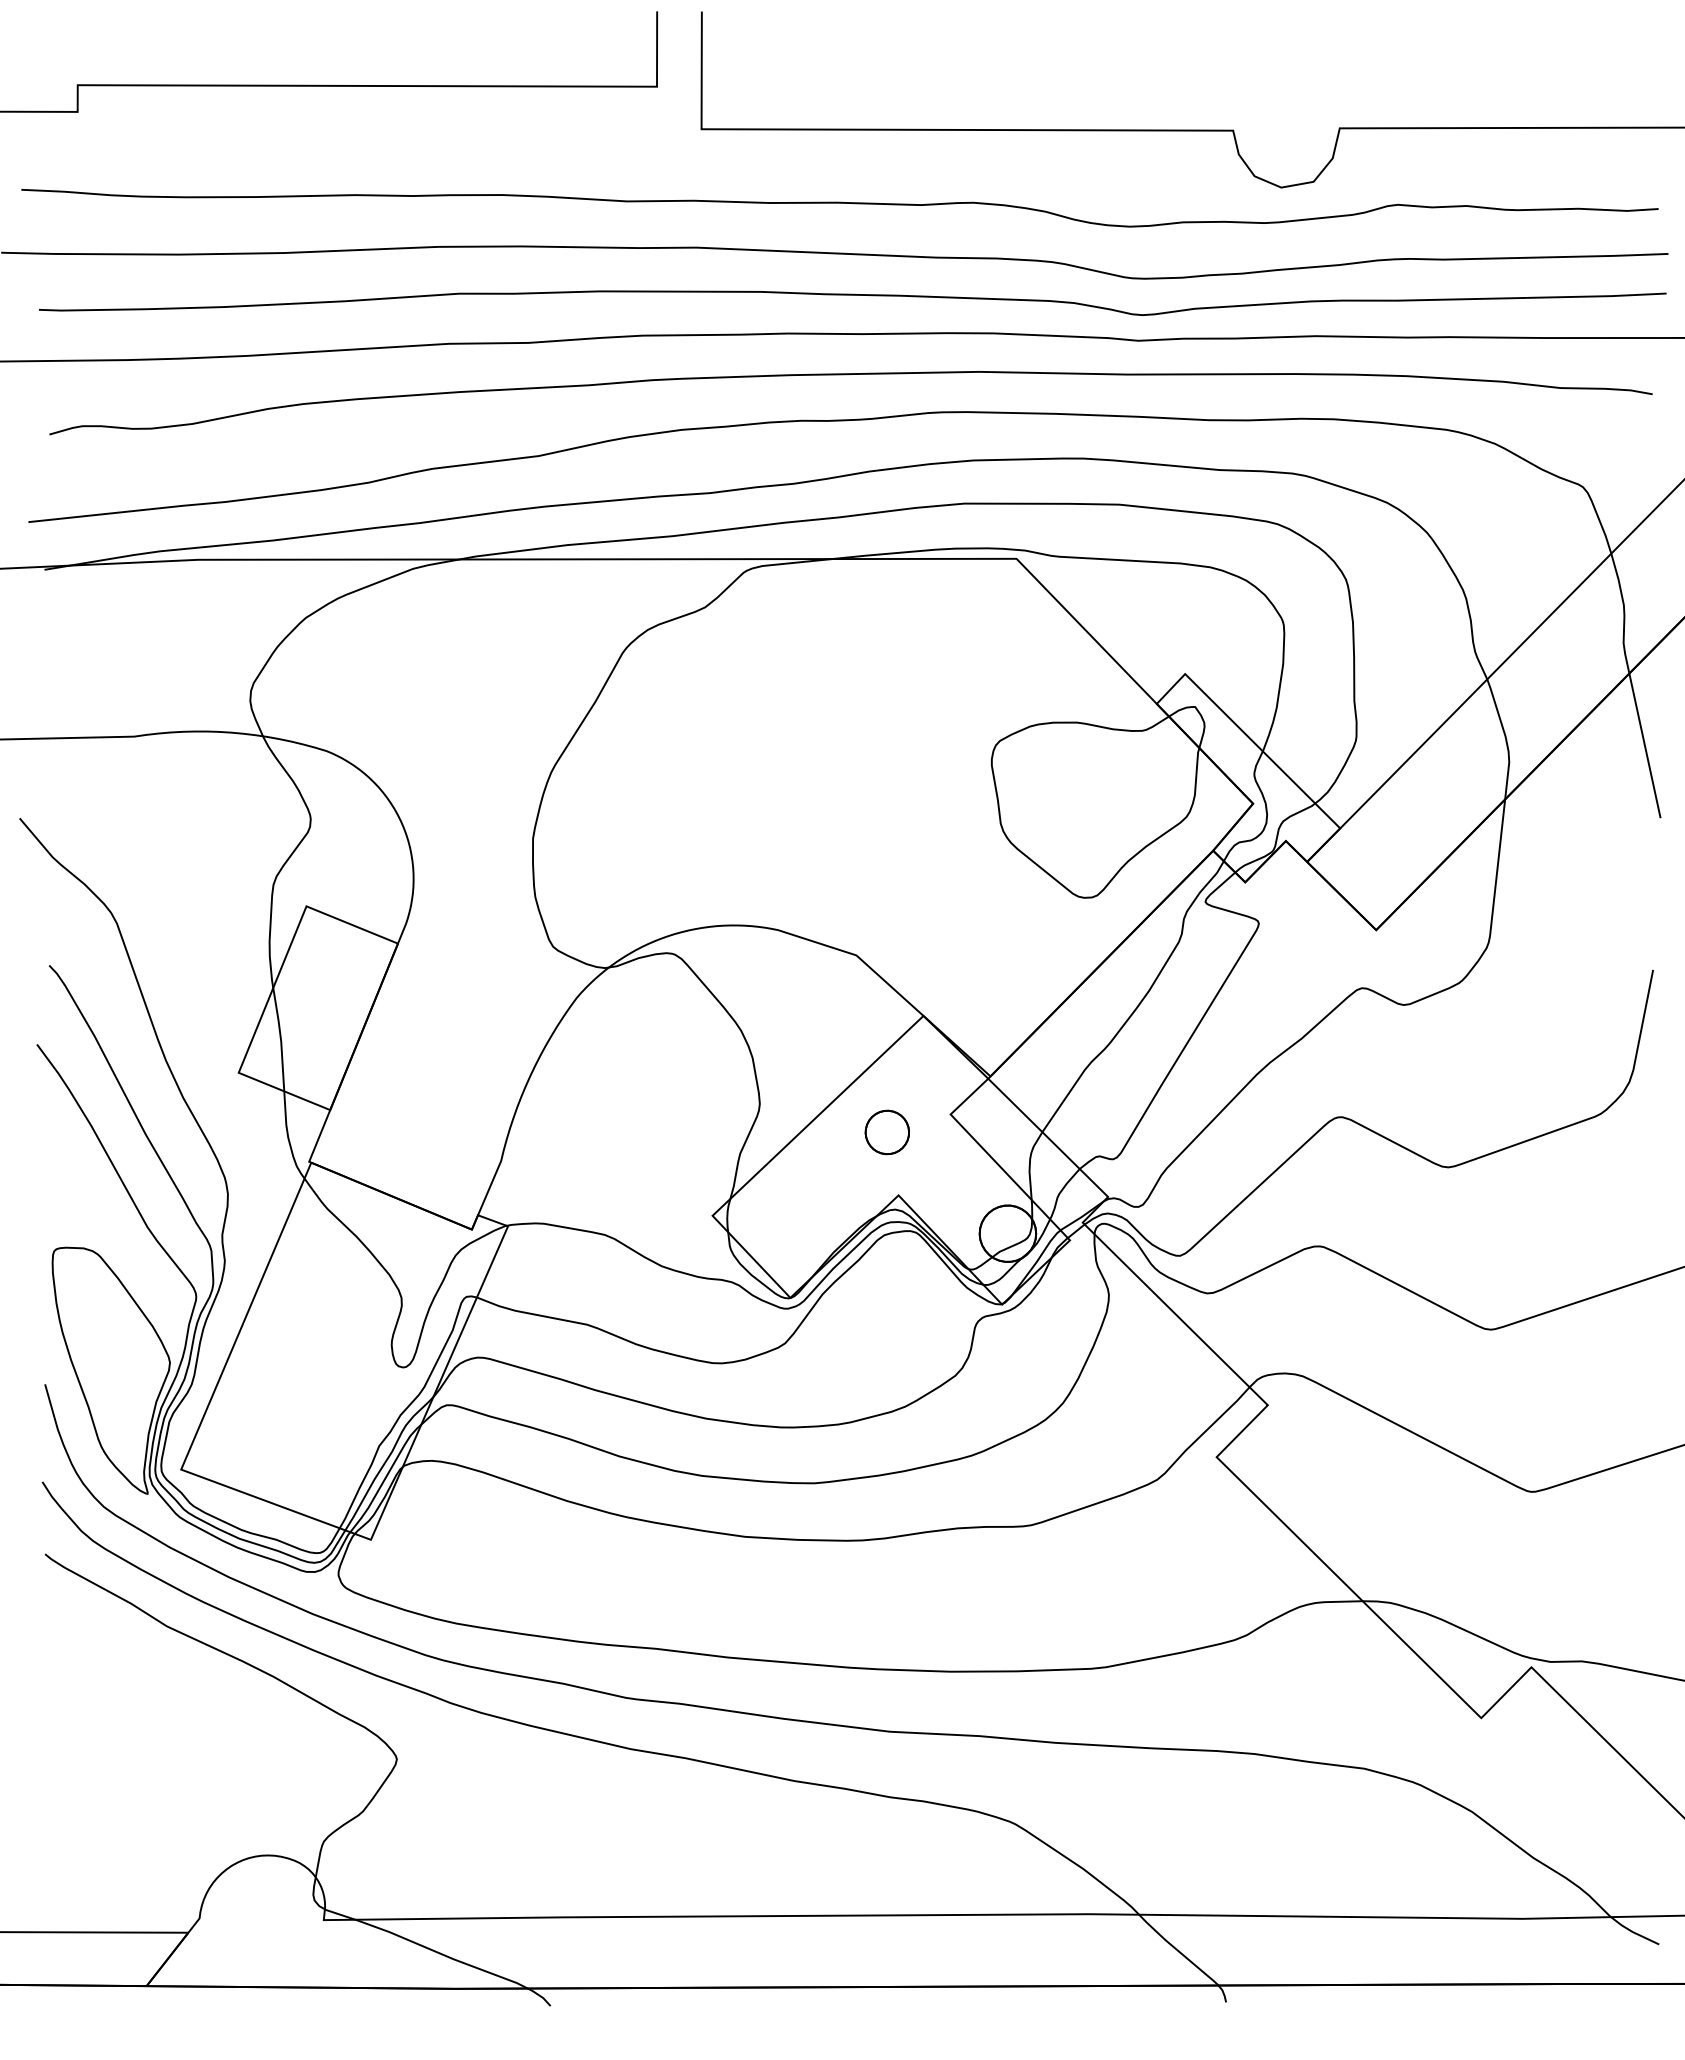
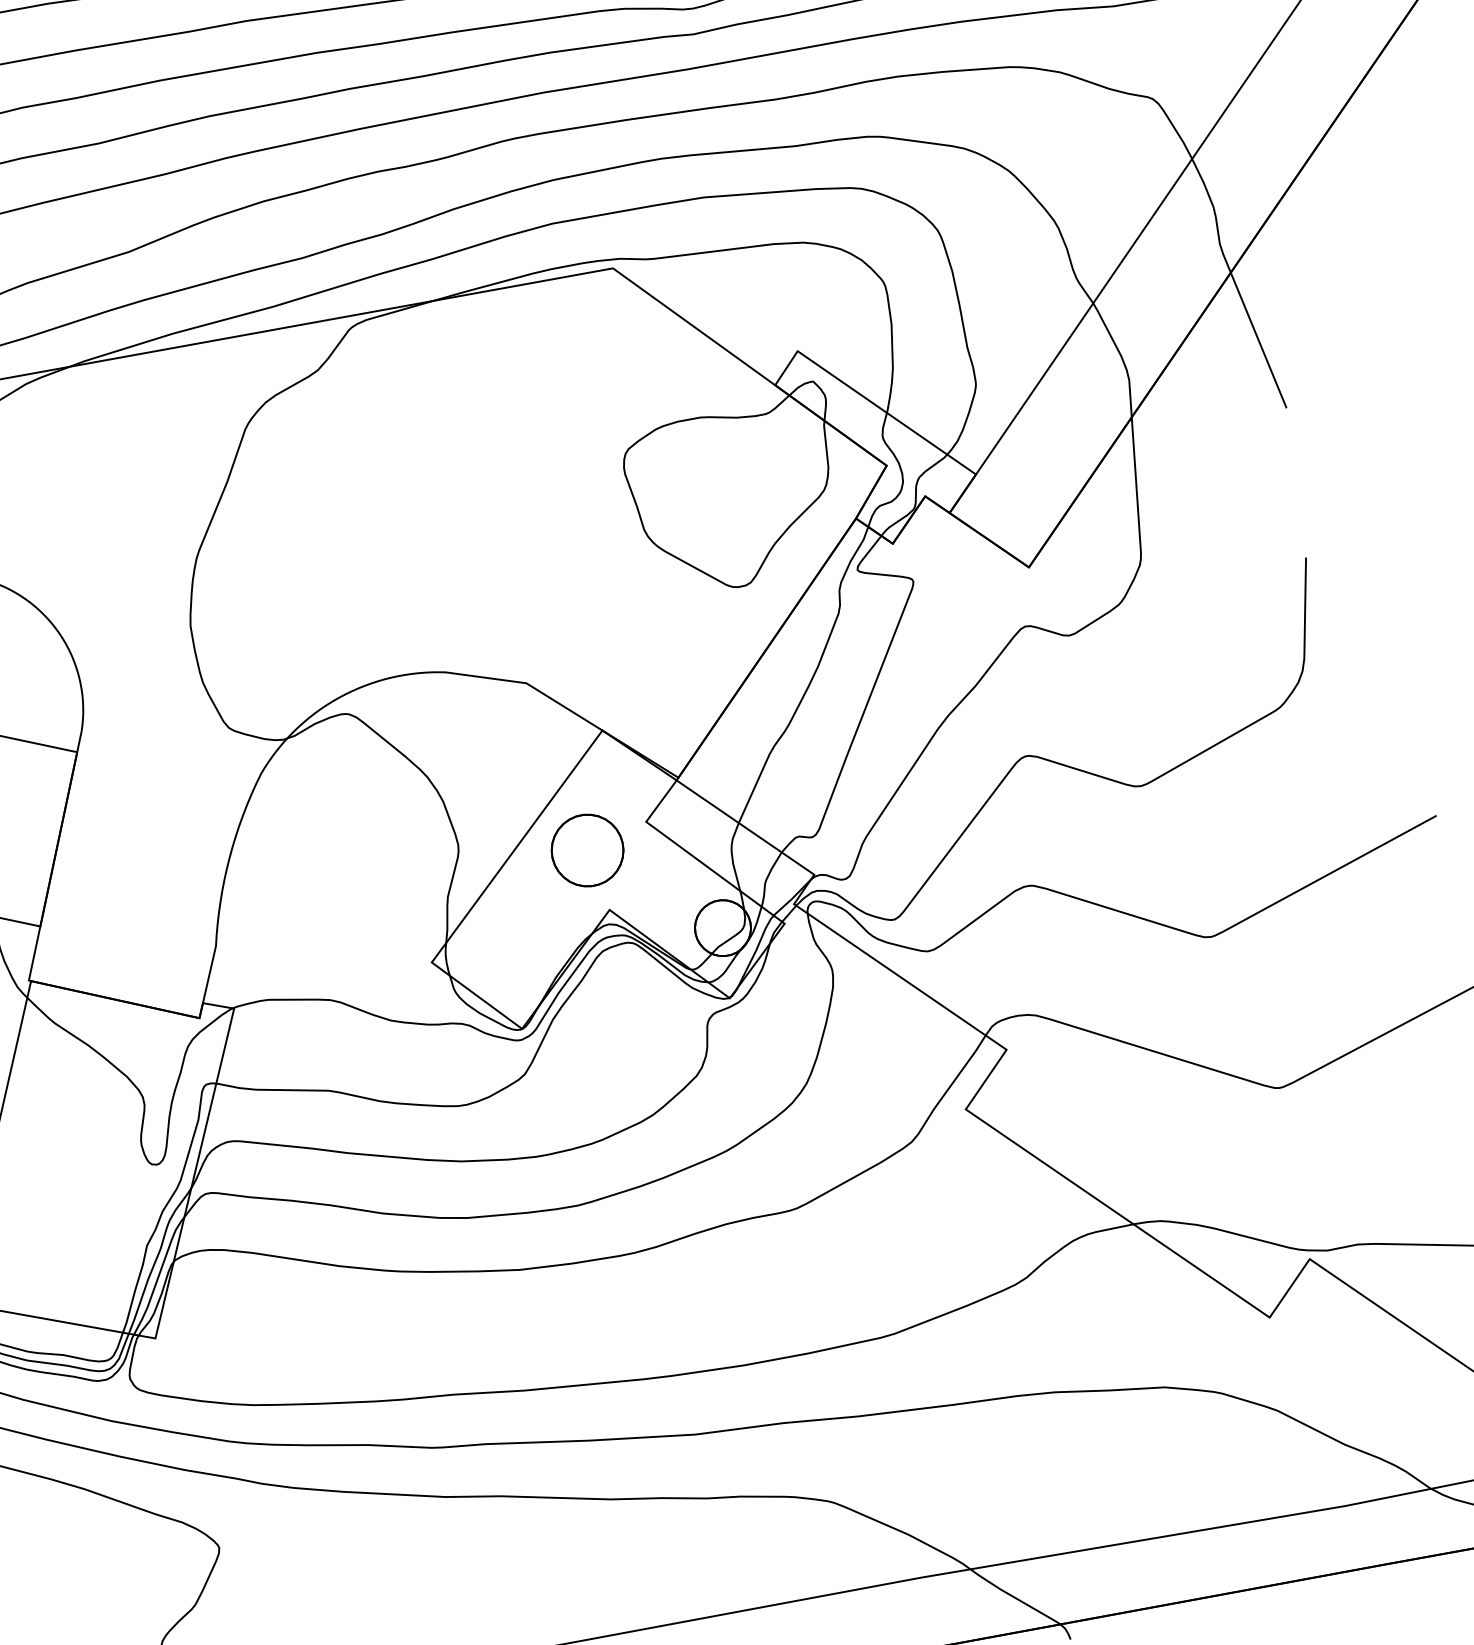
part: (887, 1132) -> (587, 850), size x1.67

